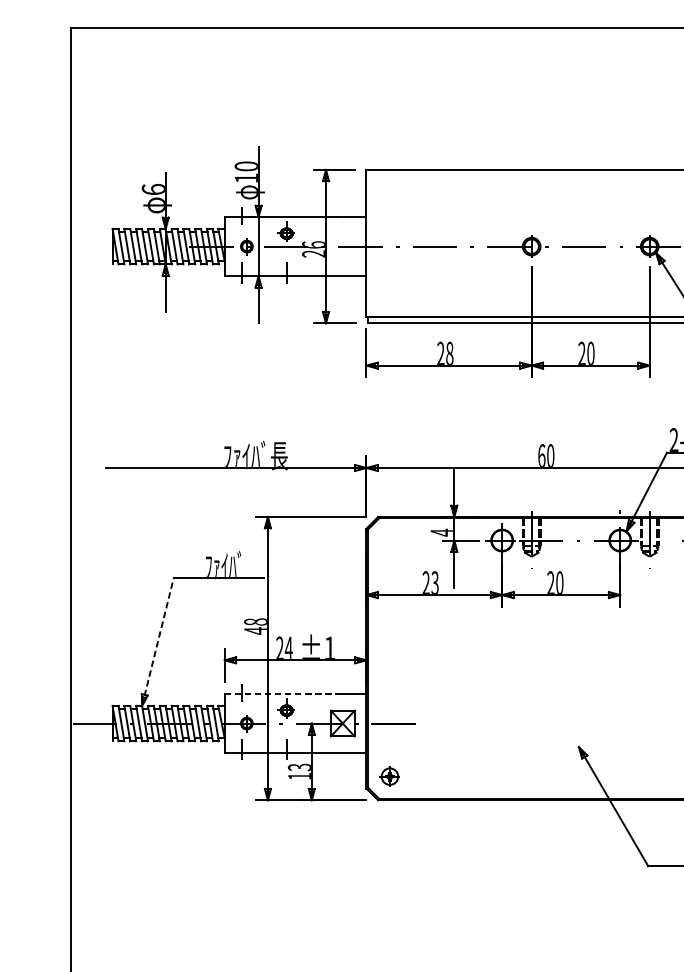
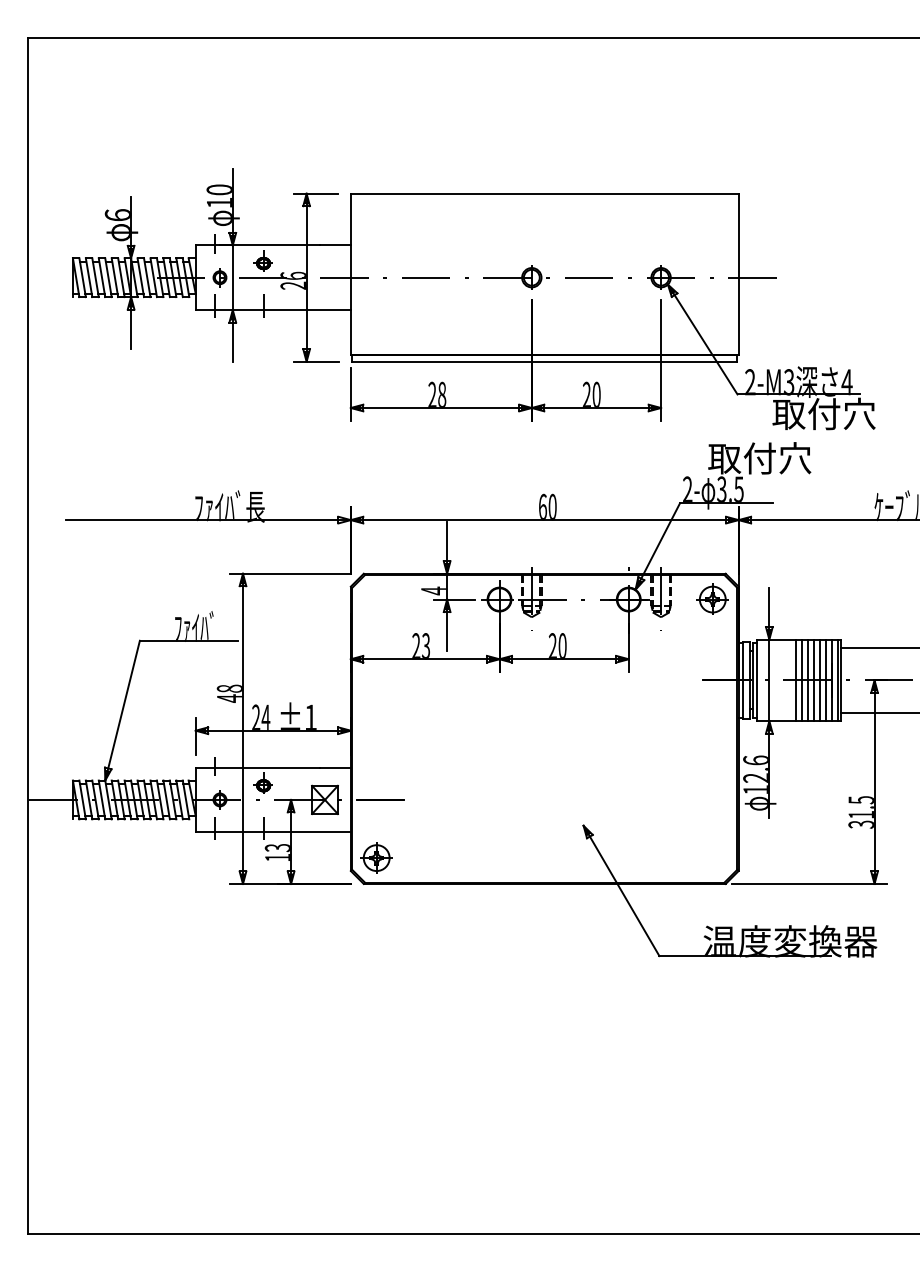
line: (157, 641) -> (122, 710), dashed -> solid
line: (282, 693) -> (258, 767), dashed -> solid
part: (389, 776) -> (376, 857), size x1.43

